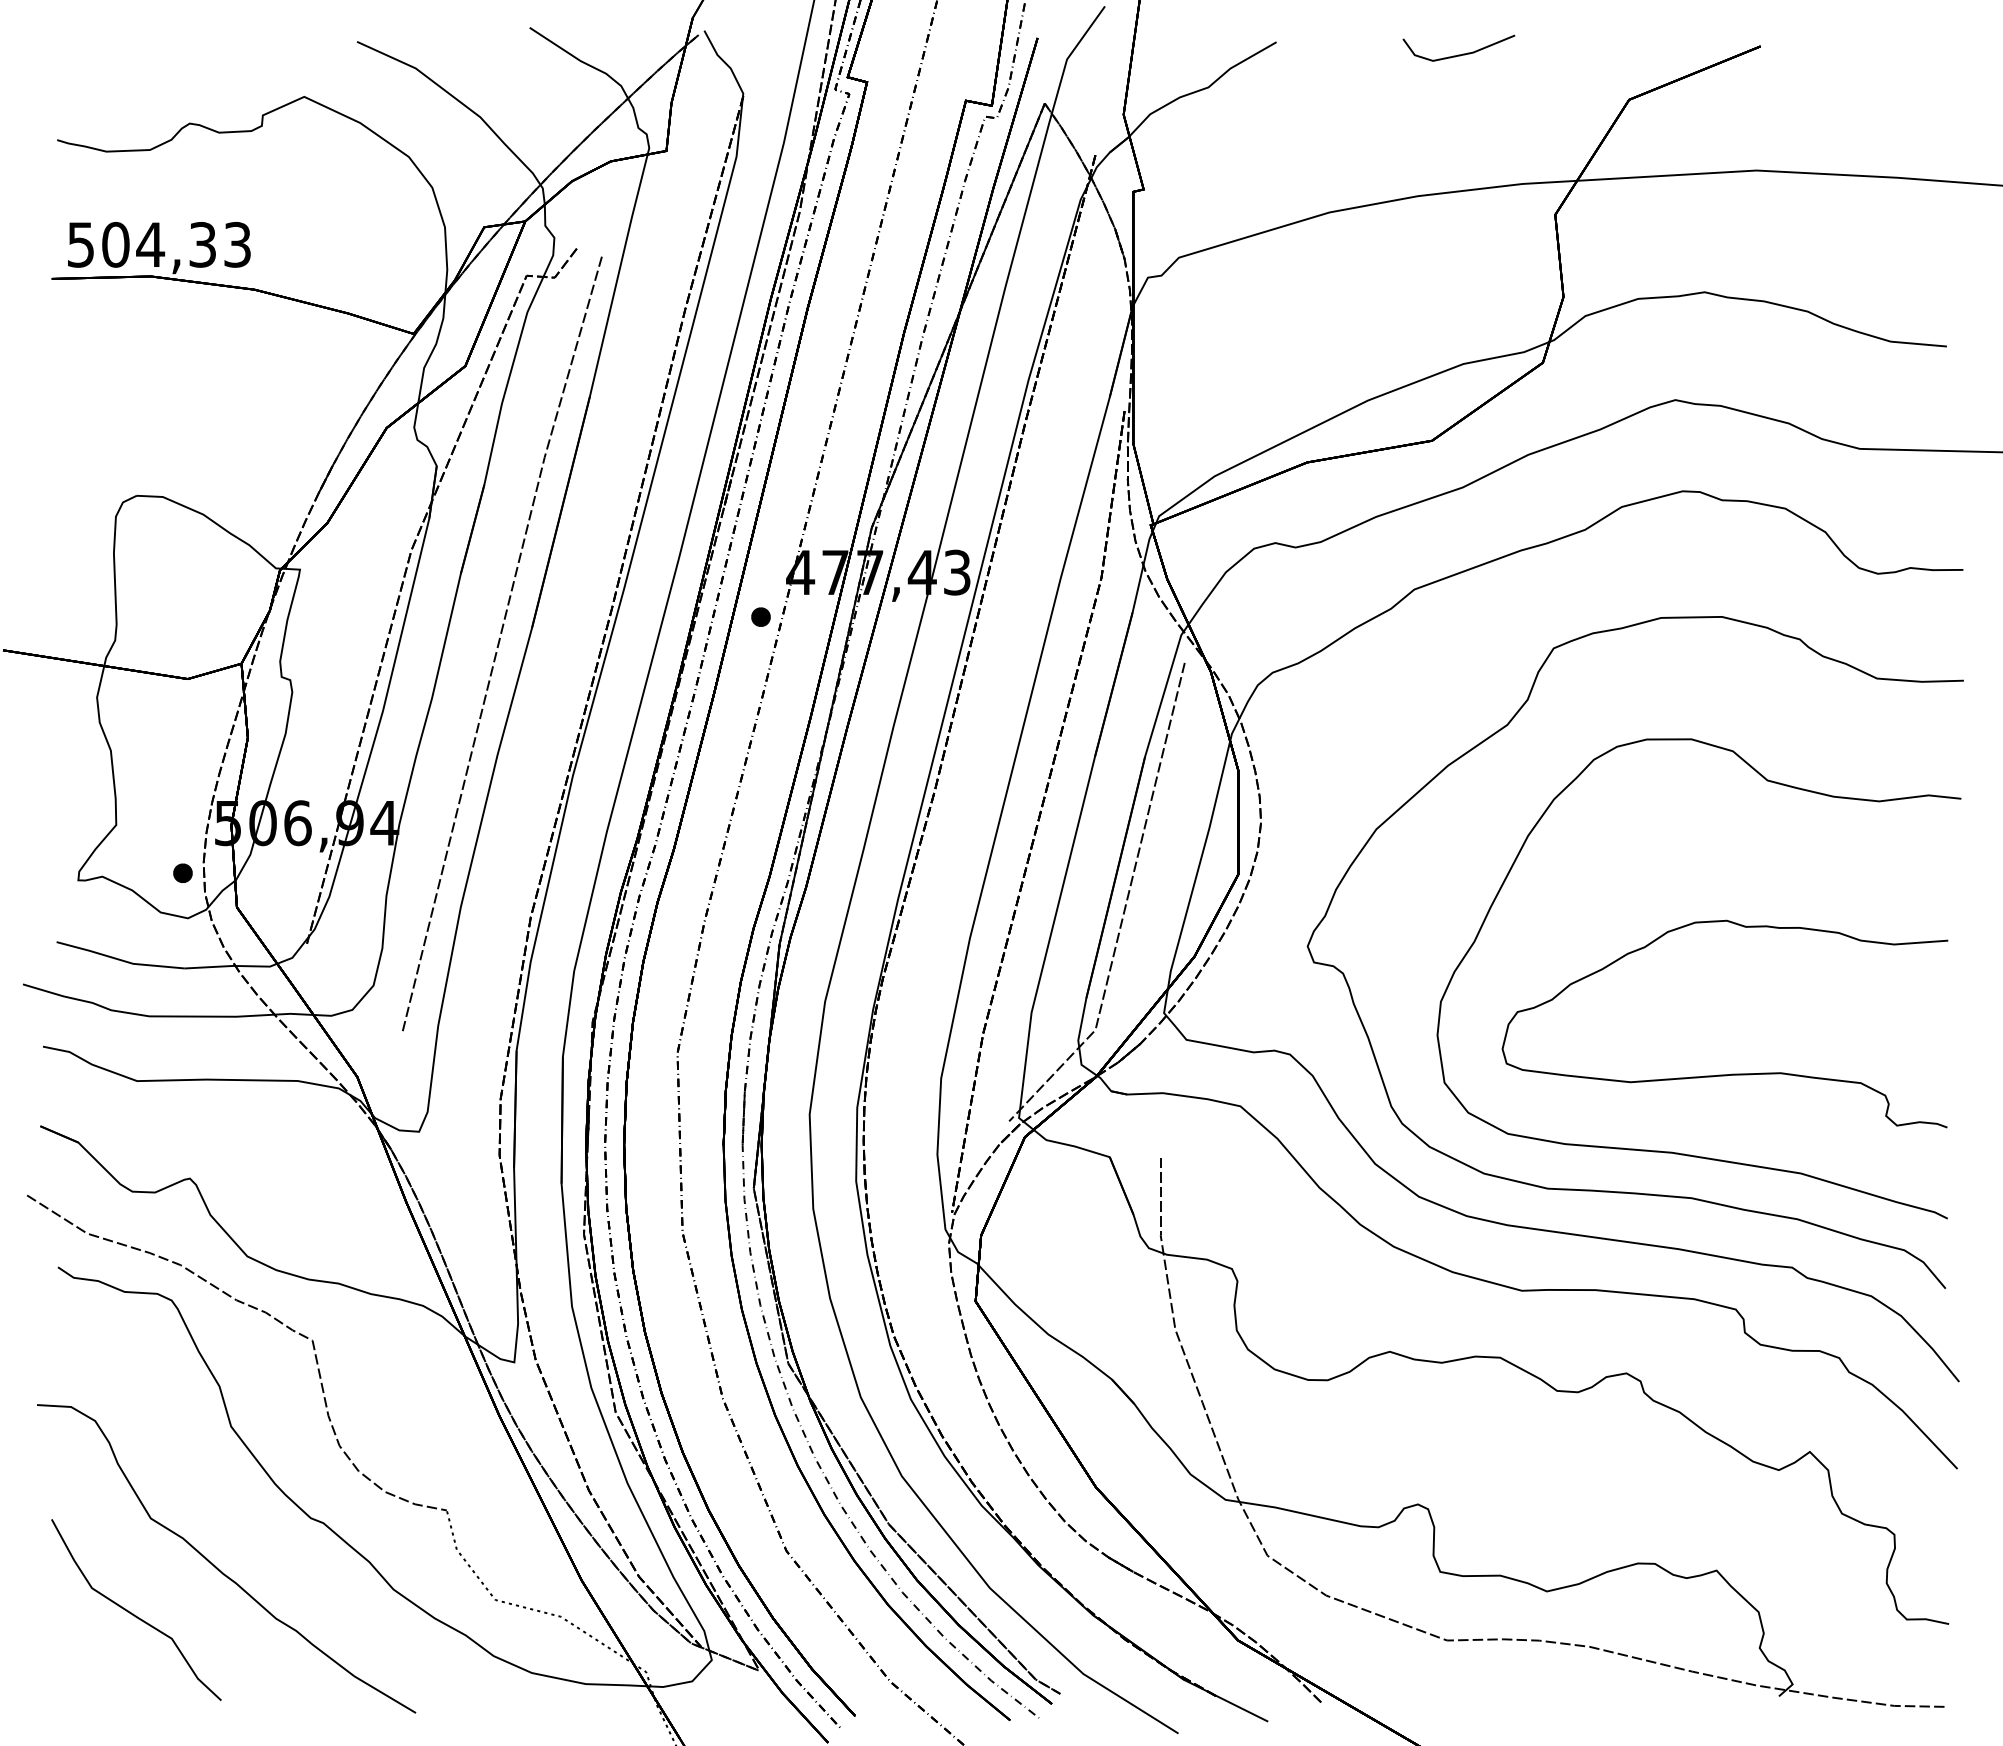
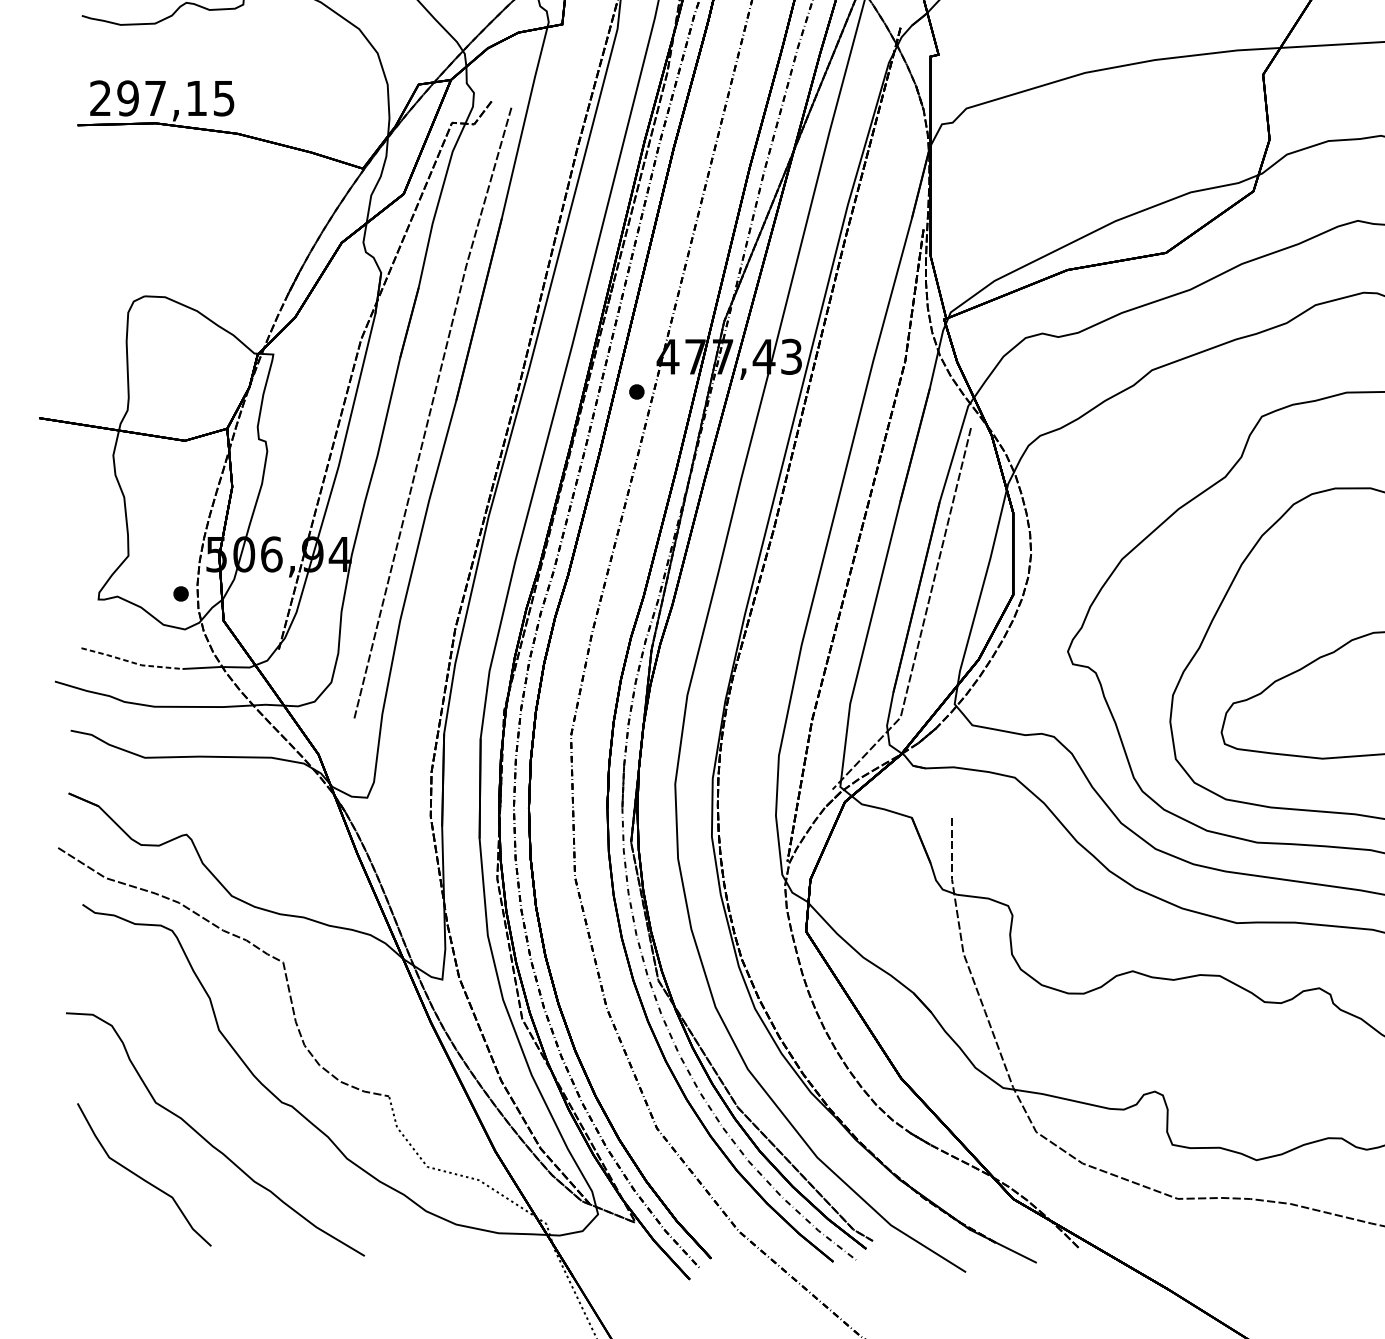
text: (158, 244) -> (161, 98), 504,33 -> 297,15
line: (119, 959) -> (131, 661), solid -> dashed

